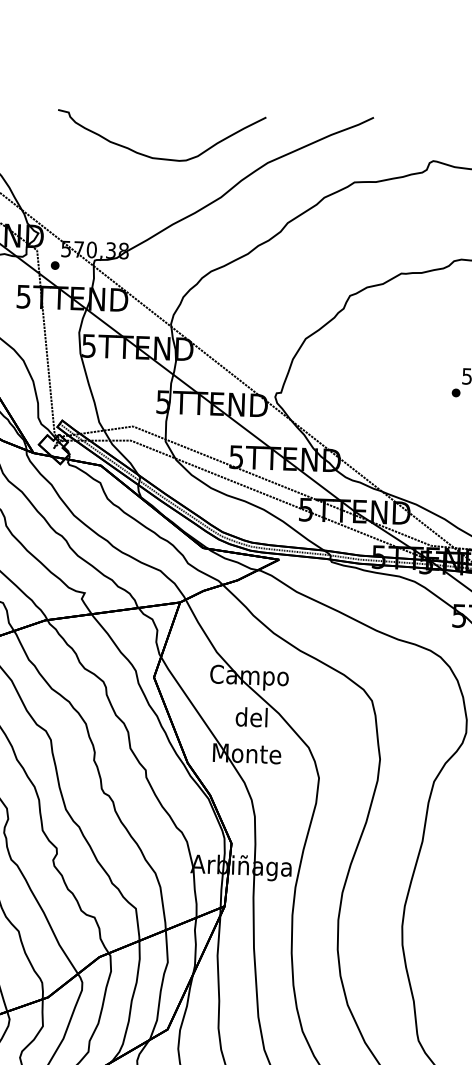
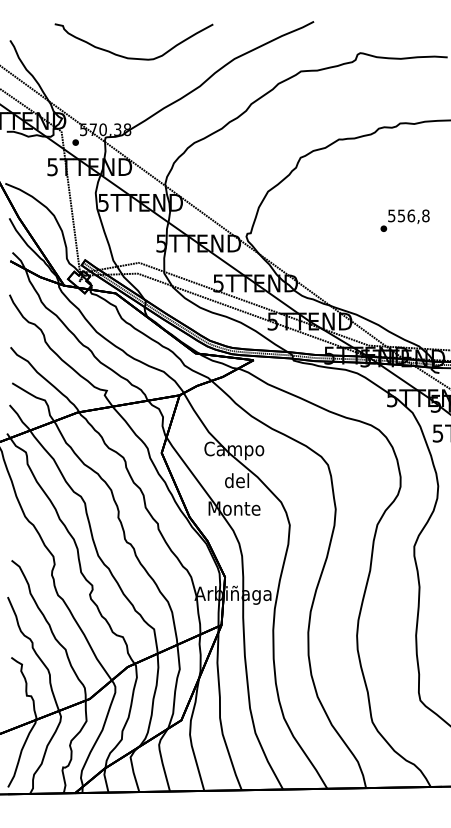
curve: (160, 157) -> (133, 57), moved

